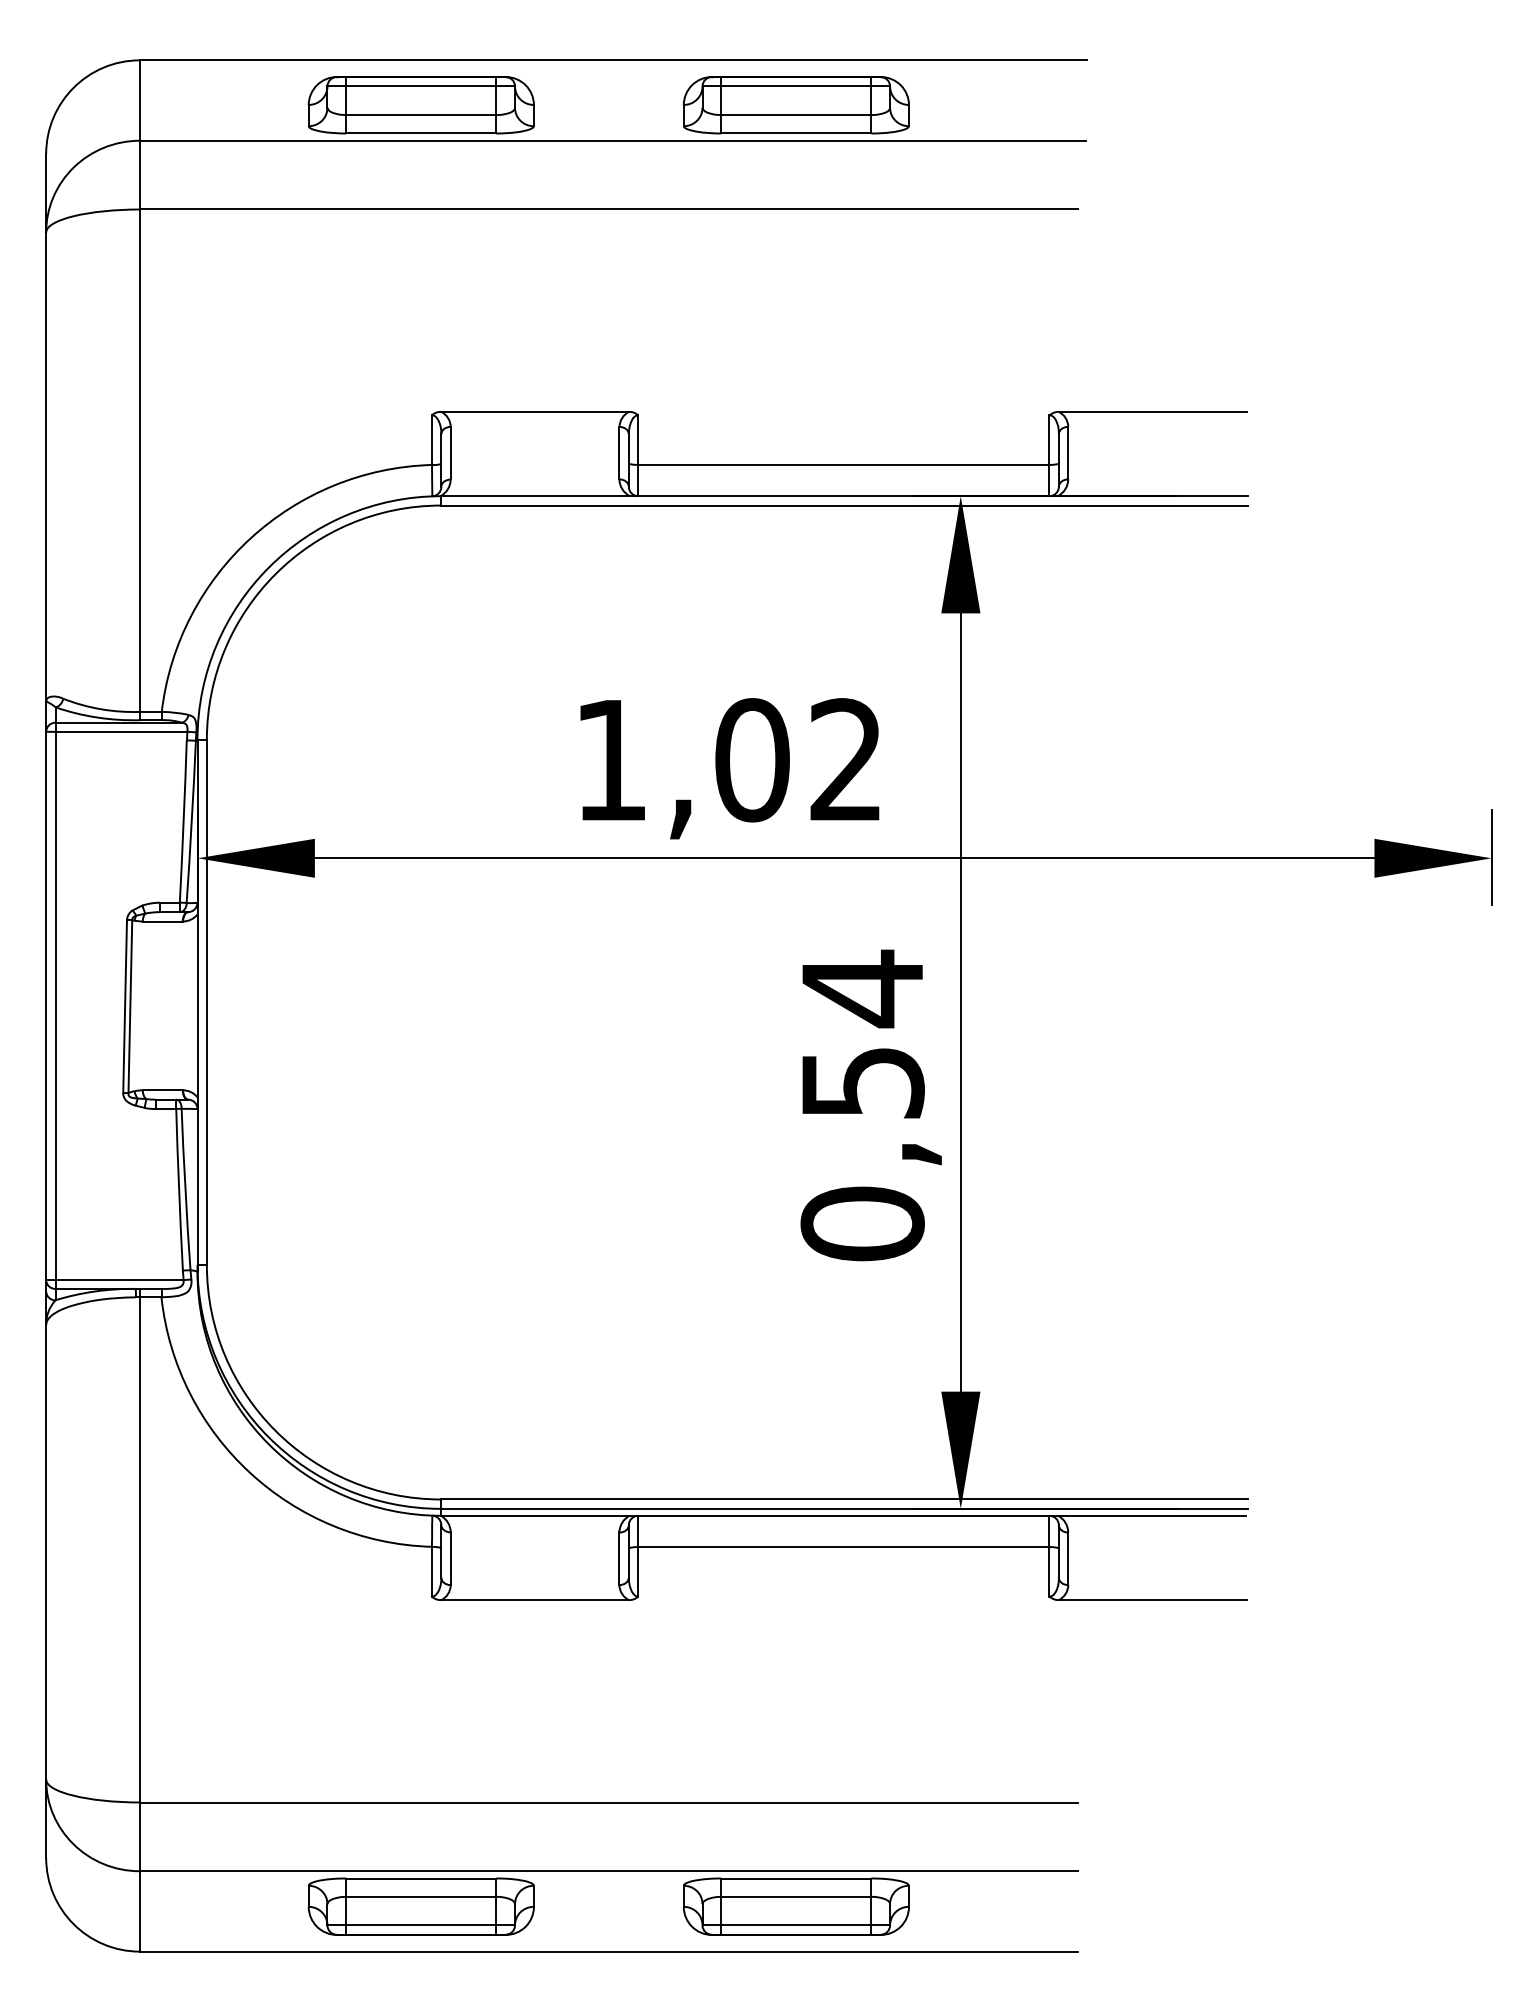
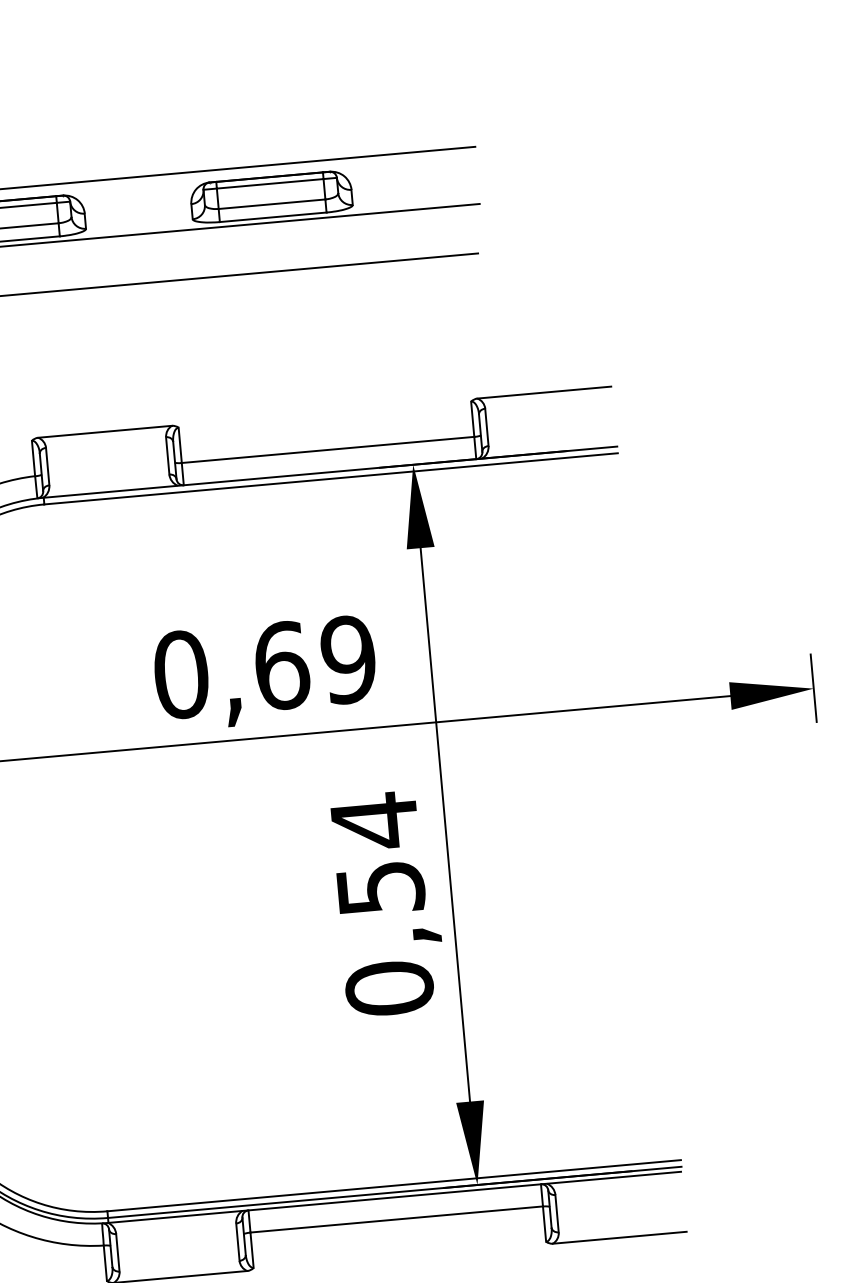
text: (728, 760) -> (264, 667), 1,02 -> 0,69

